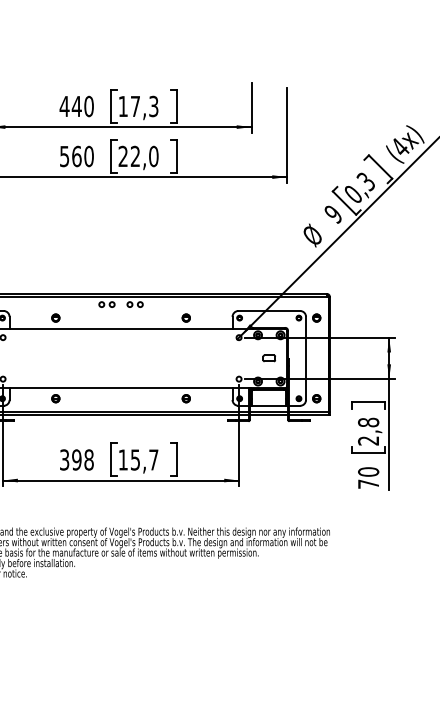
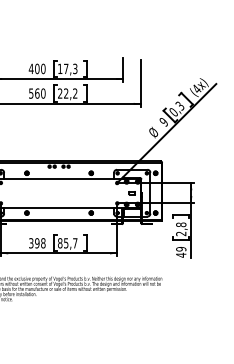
text: (75, 105) -> (36, 68), 440 -> 400
text: (154, 156) -> (75, 93), 22,0 -> 22,2
text: (123, 460) -> (60, 243), 15,7 -> 85,7
text: (369, 478) -> (181, 252), 70 -> 49

